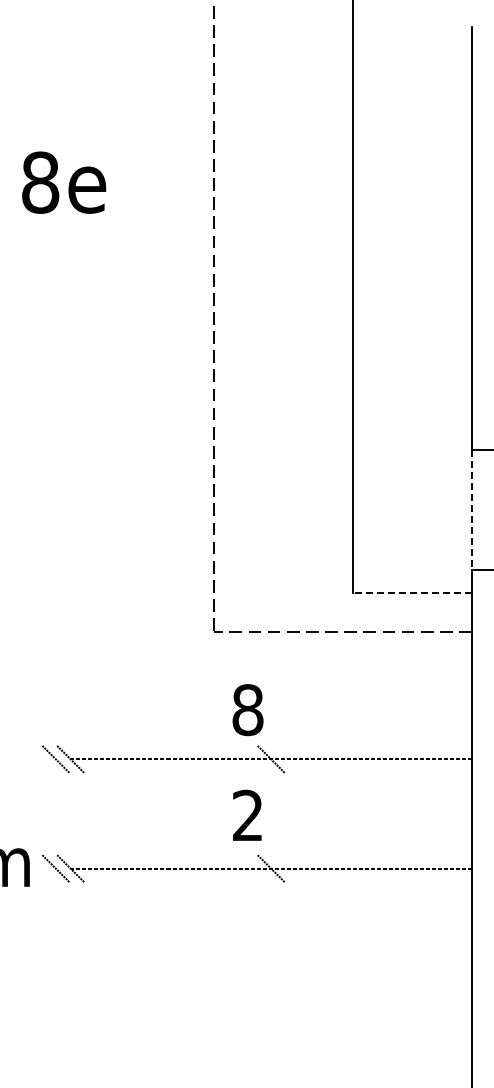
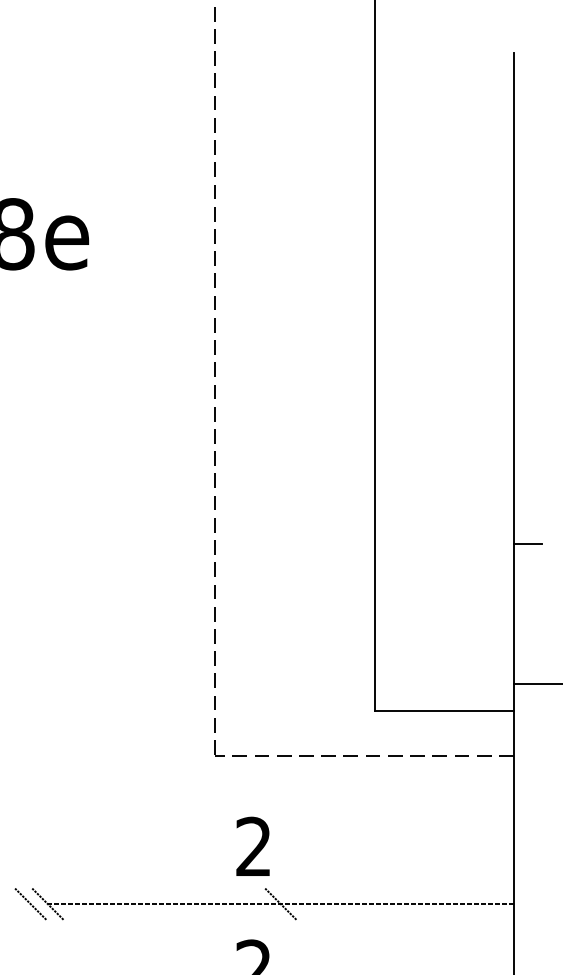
line: (471, 510) -> (513, 615), dashed -> solid
line: (412, 593) -> (444, 711), dashed -> solid
text: (247, 710) -> (253, 847), 8 -> 2

